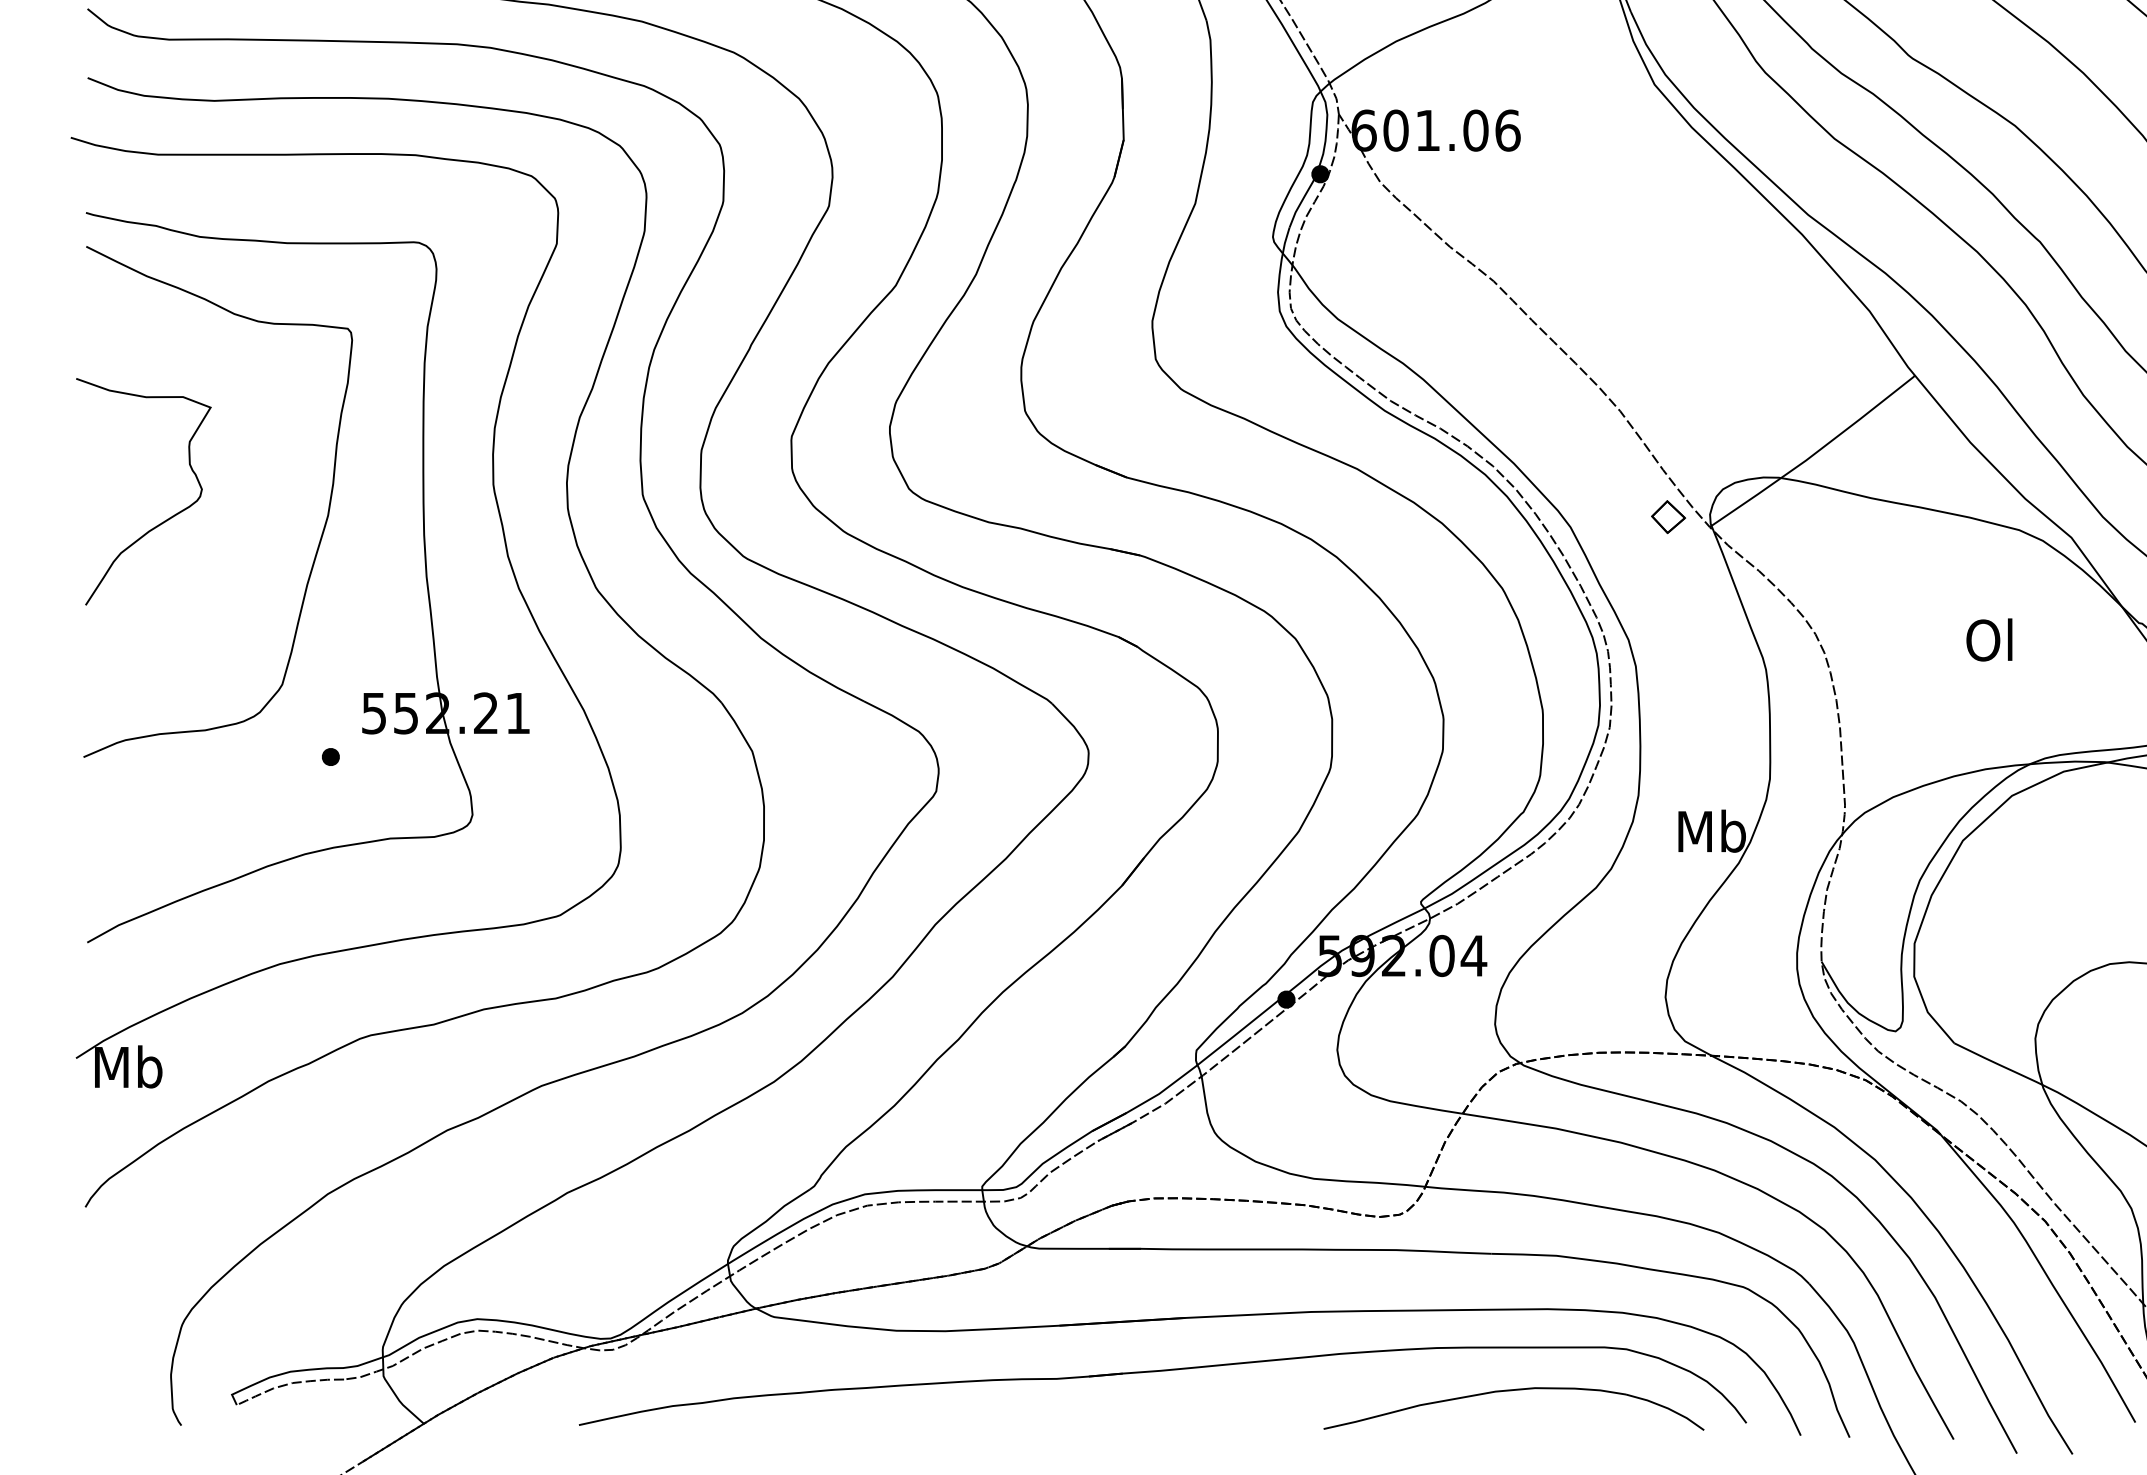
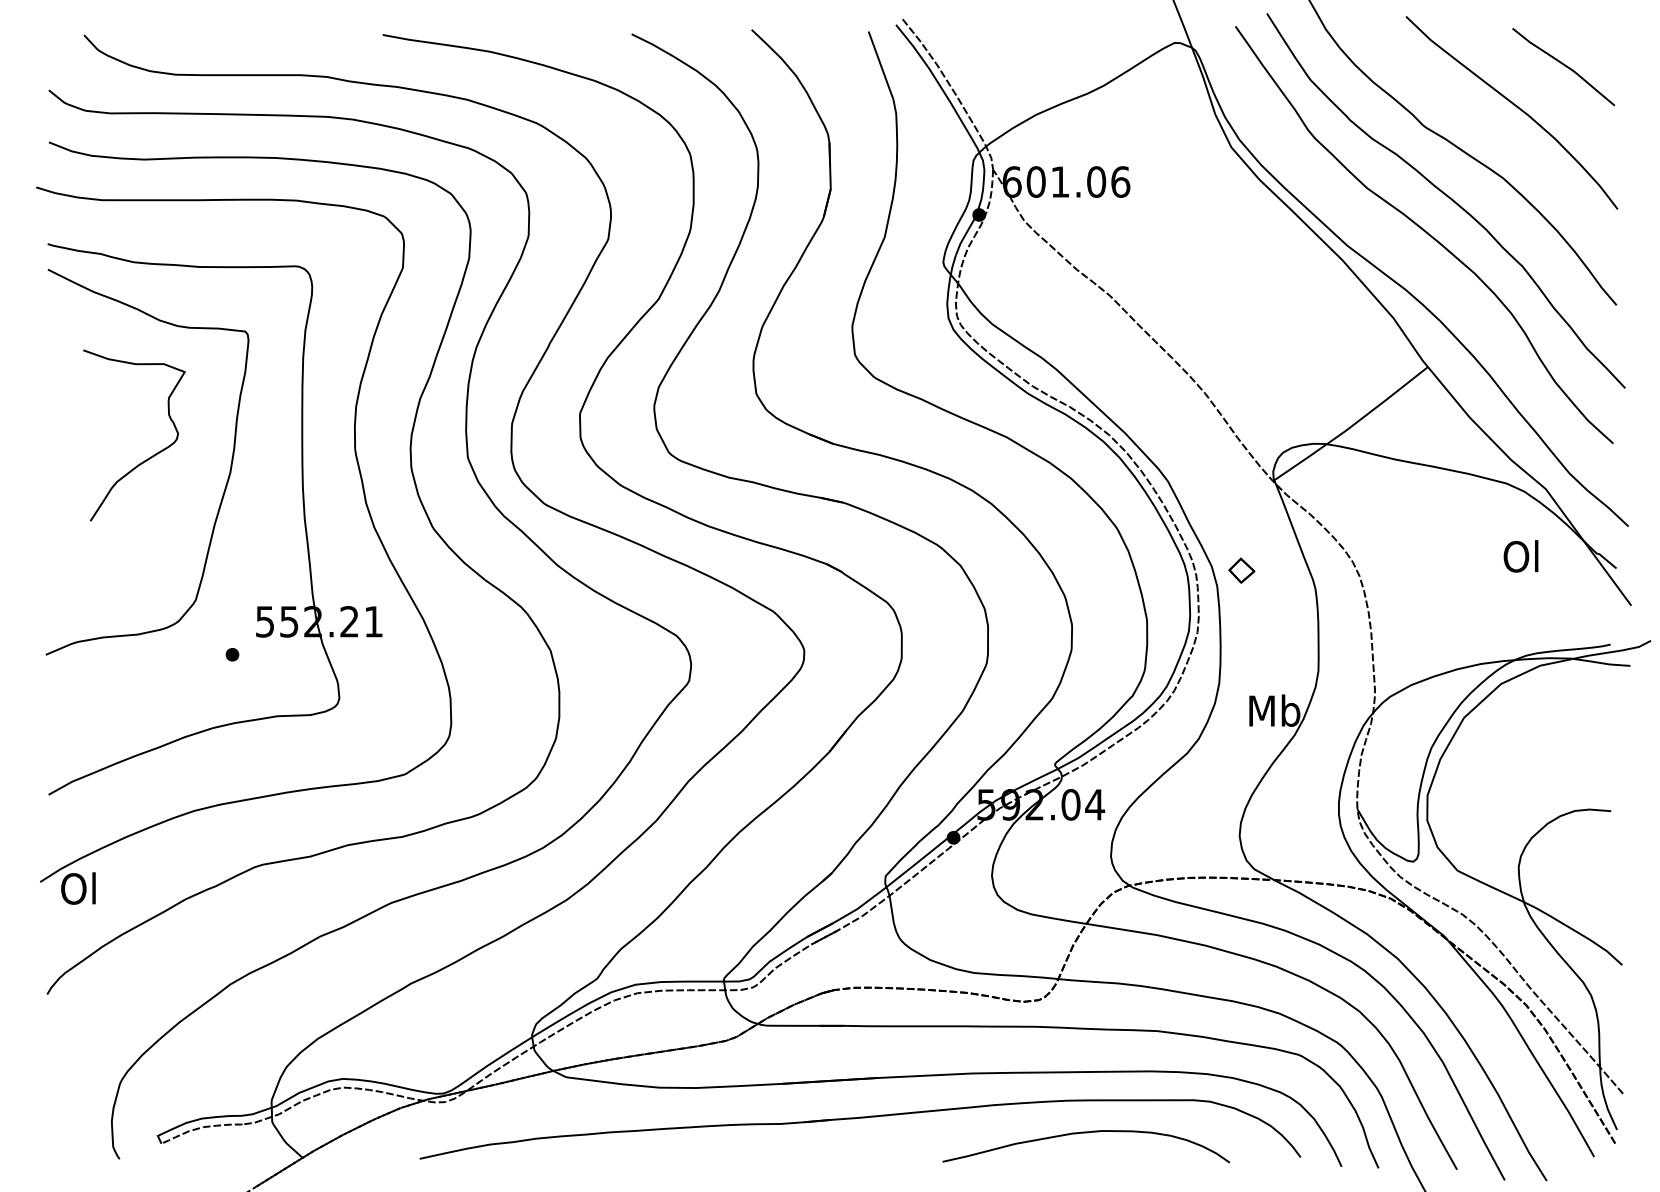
part: (1668, 516) -> (1241, 570), moved
curve: (165, 519) -> (150, 456), moved
text: (1988, 640) -> (1520, 556), moved
text: (128, 1066) -> (79, 888), Mb -> Ol
part: (1512, 1391) -> (1085, 1133), moved

